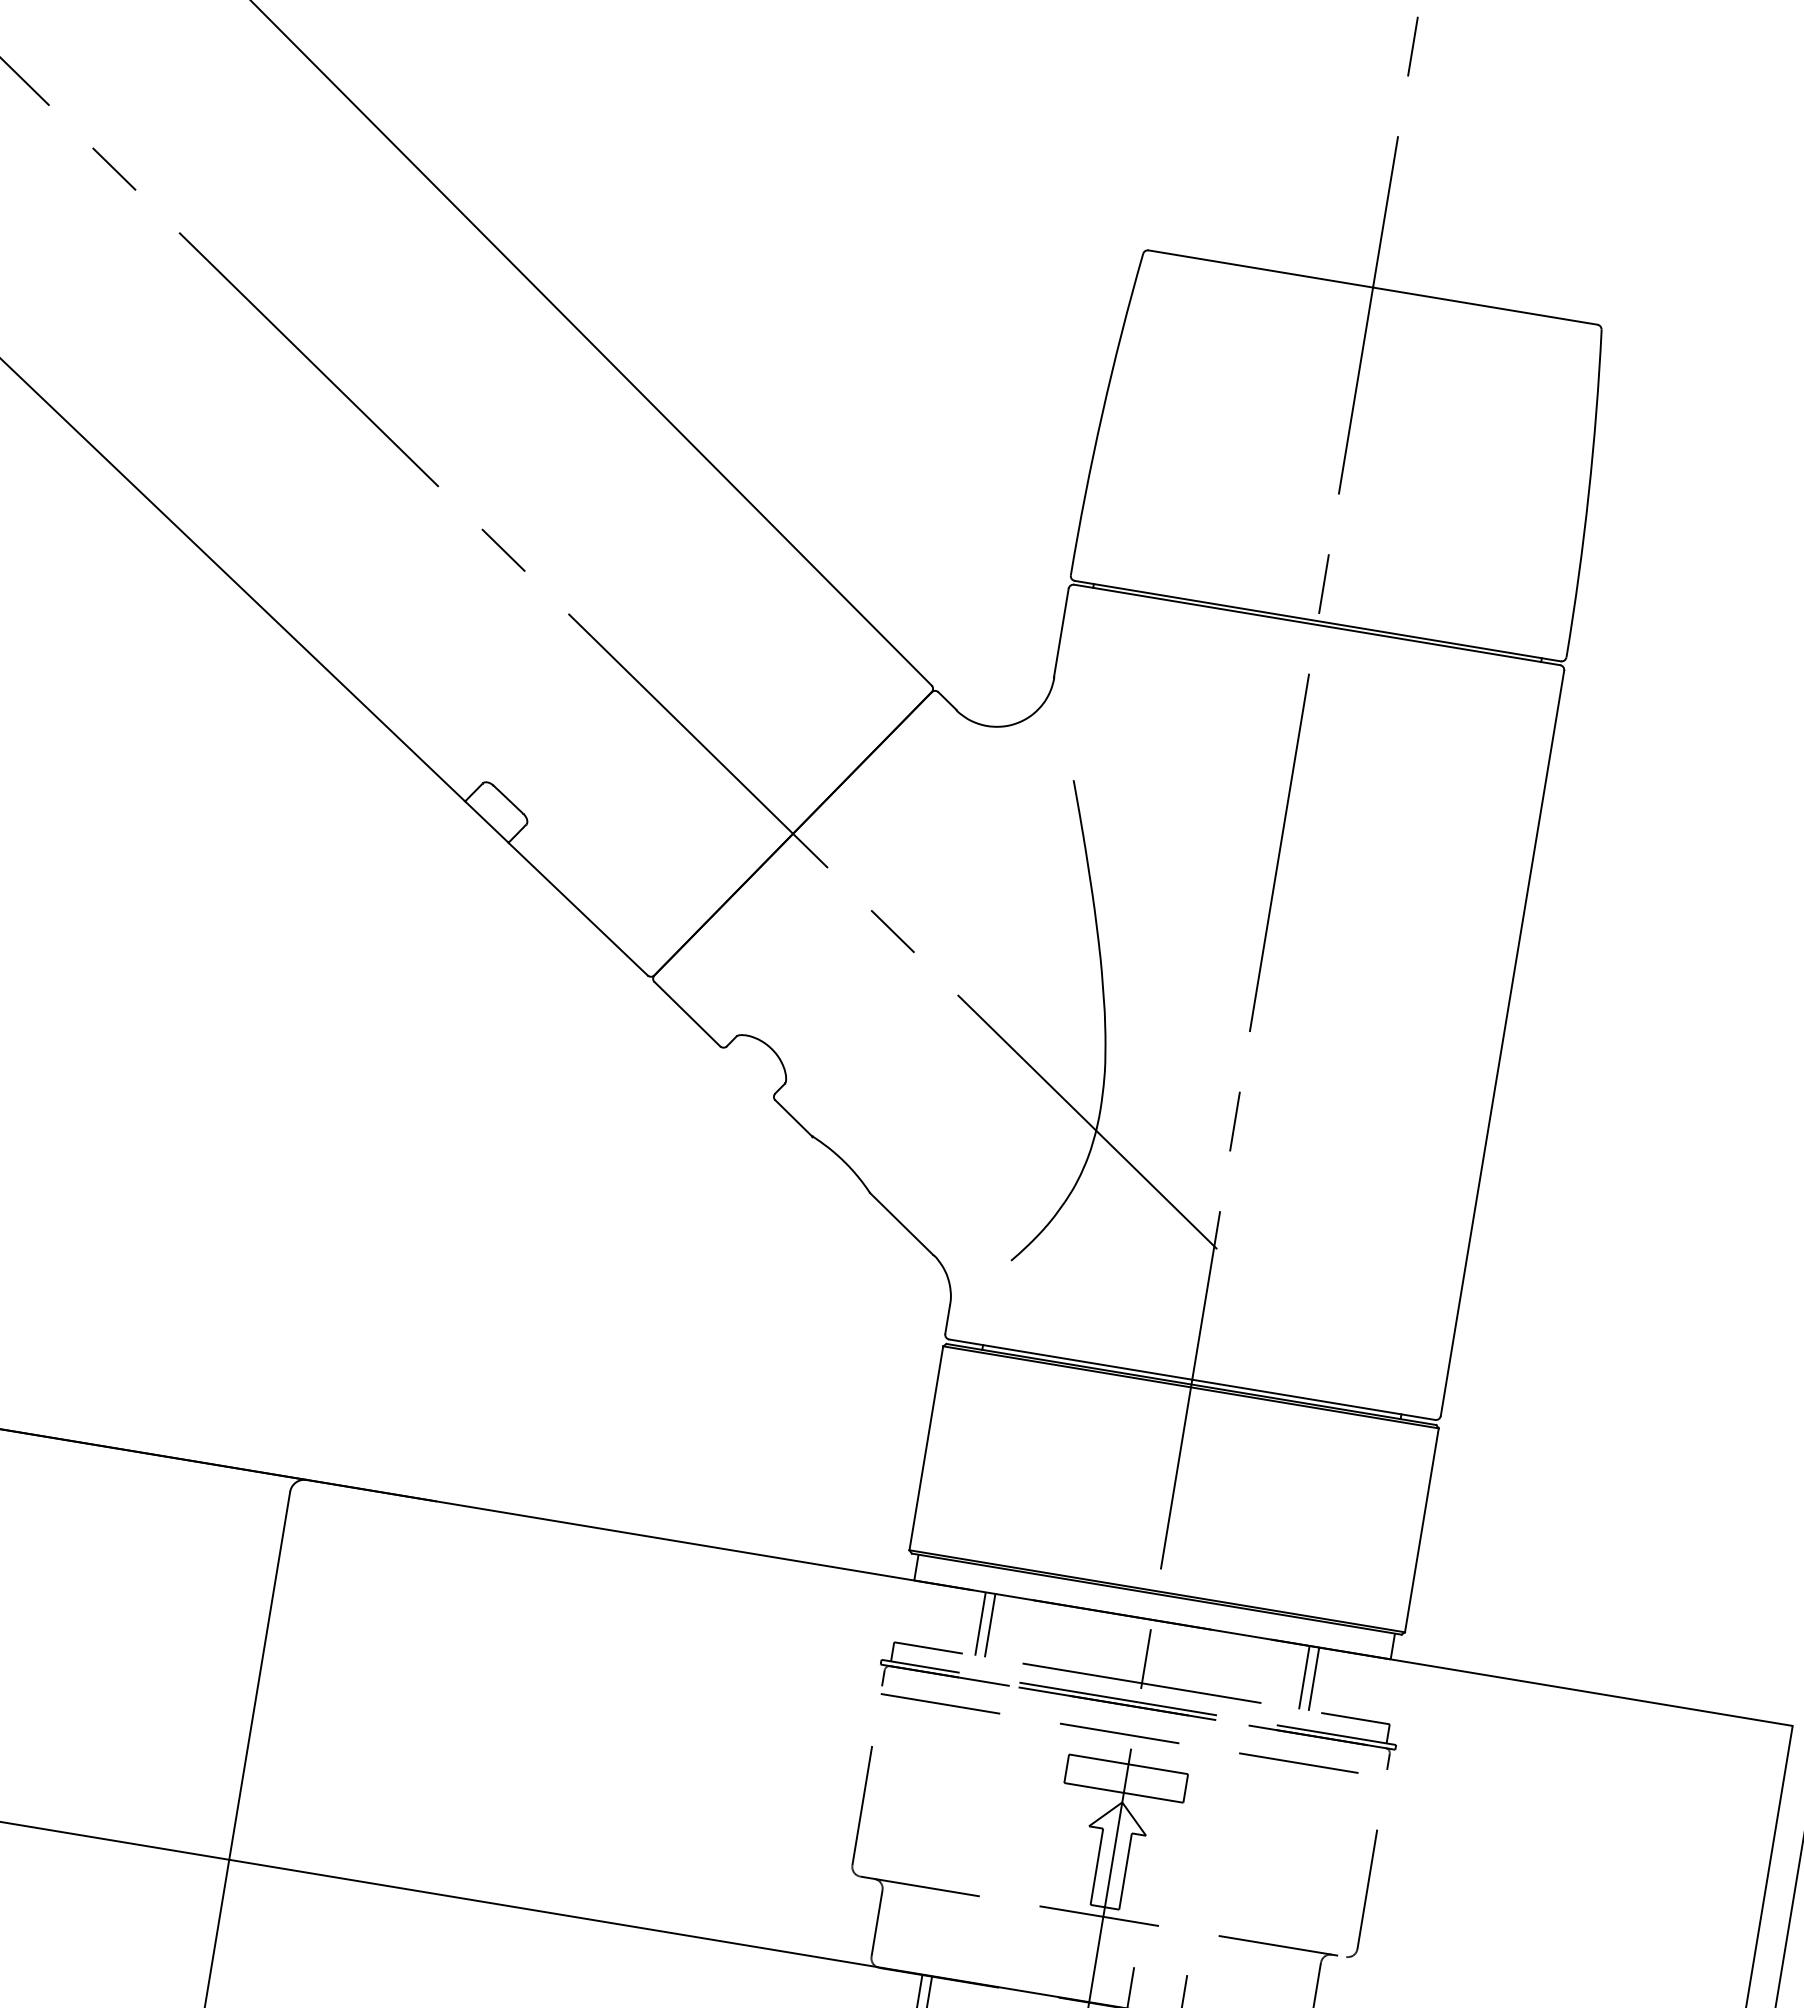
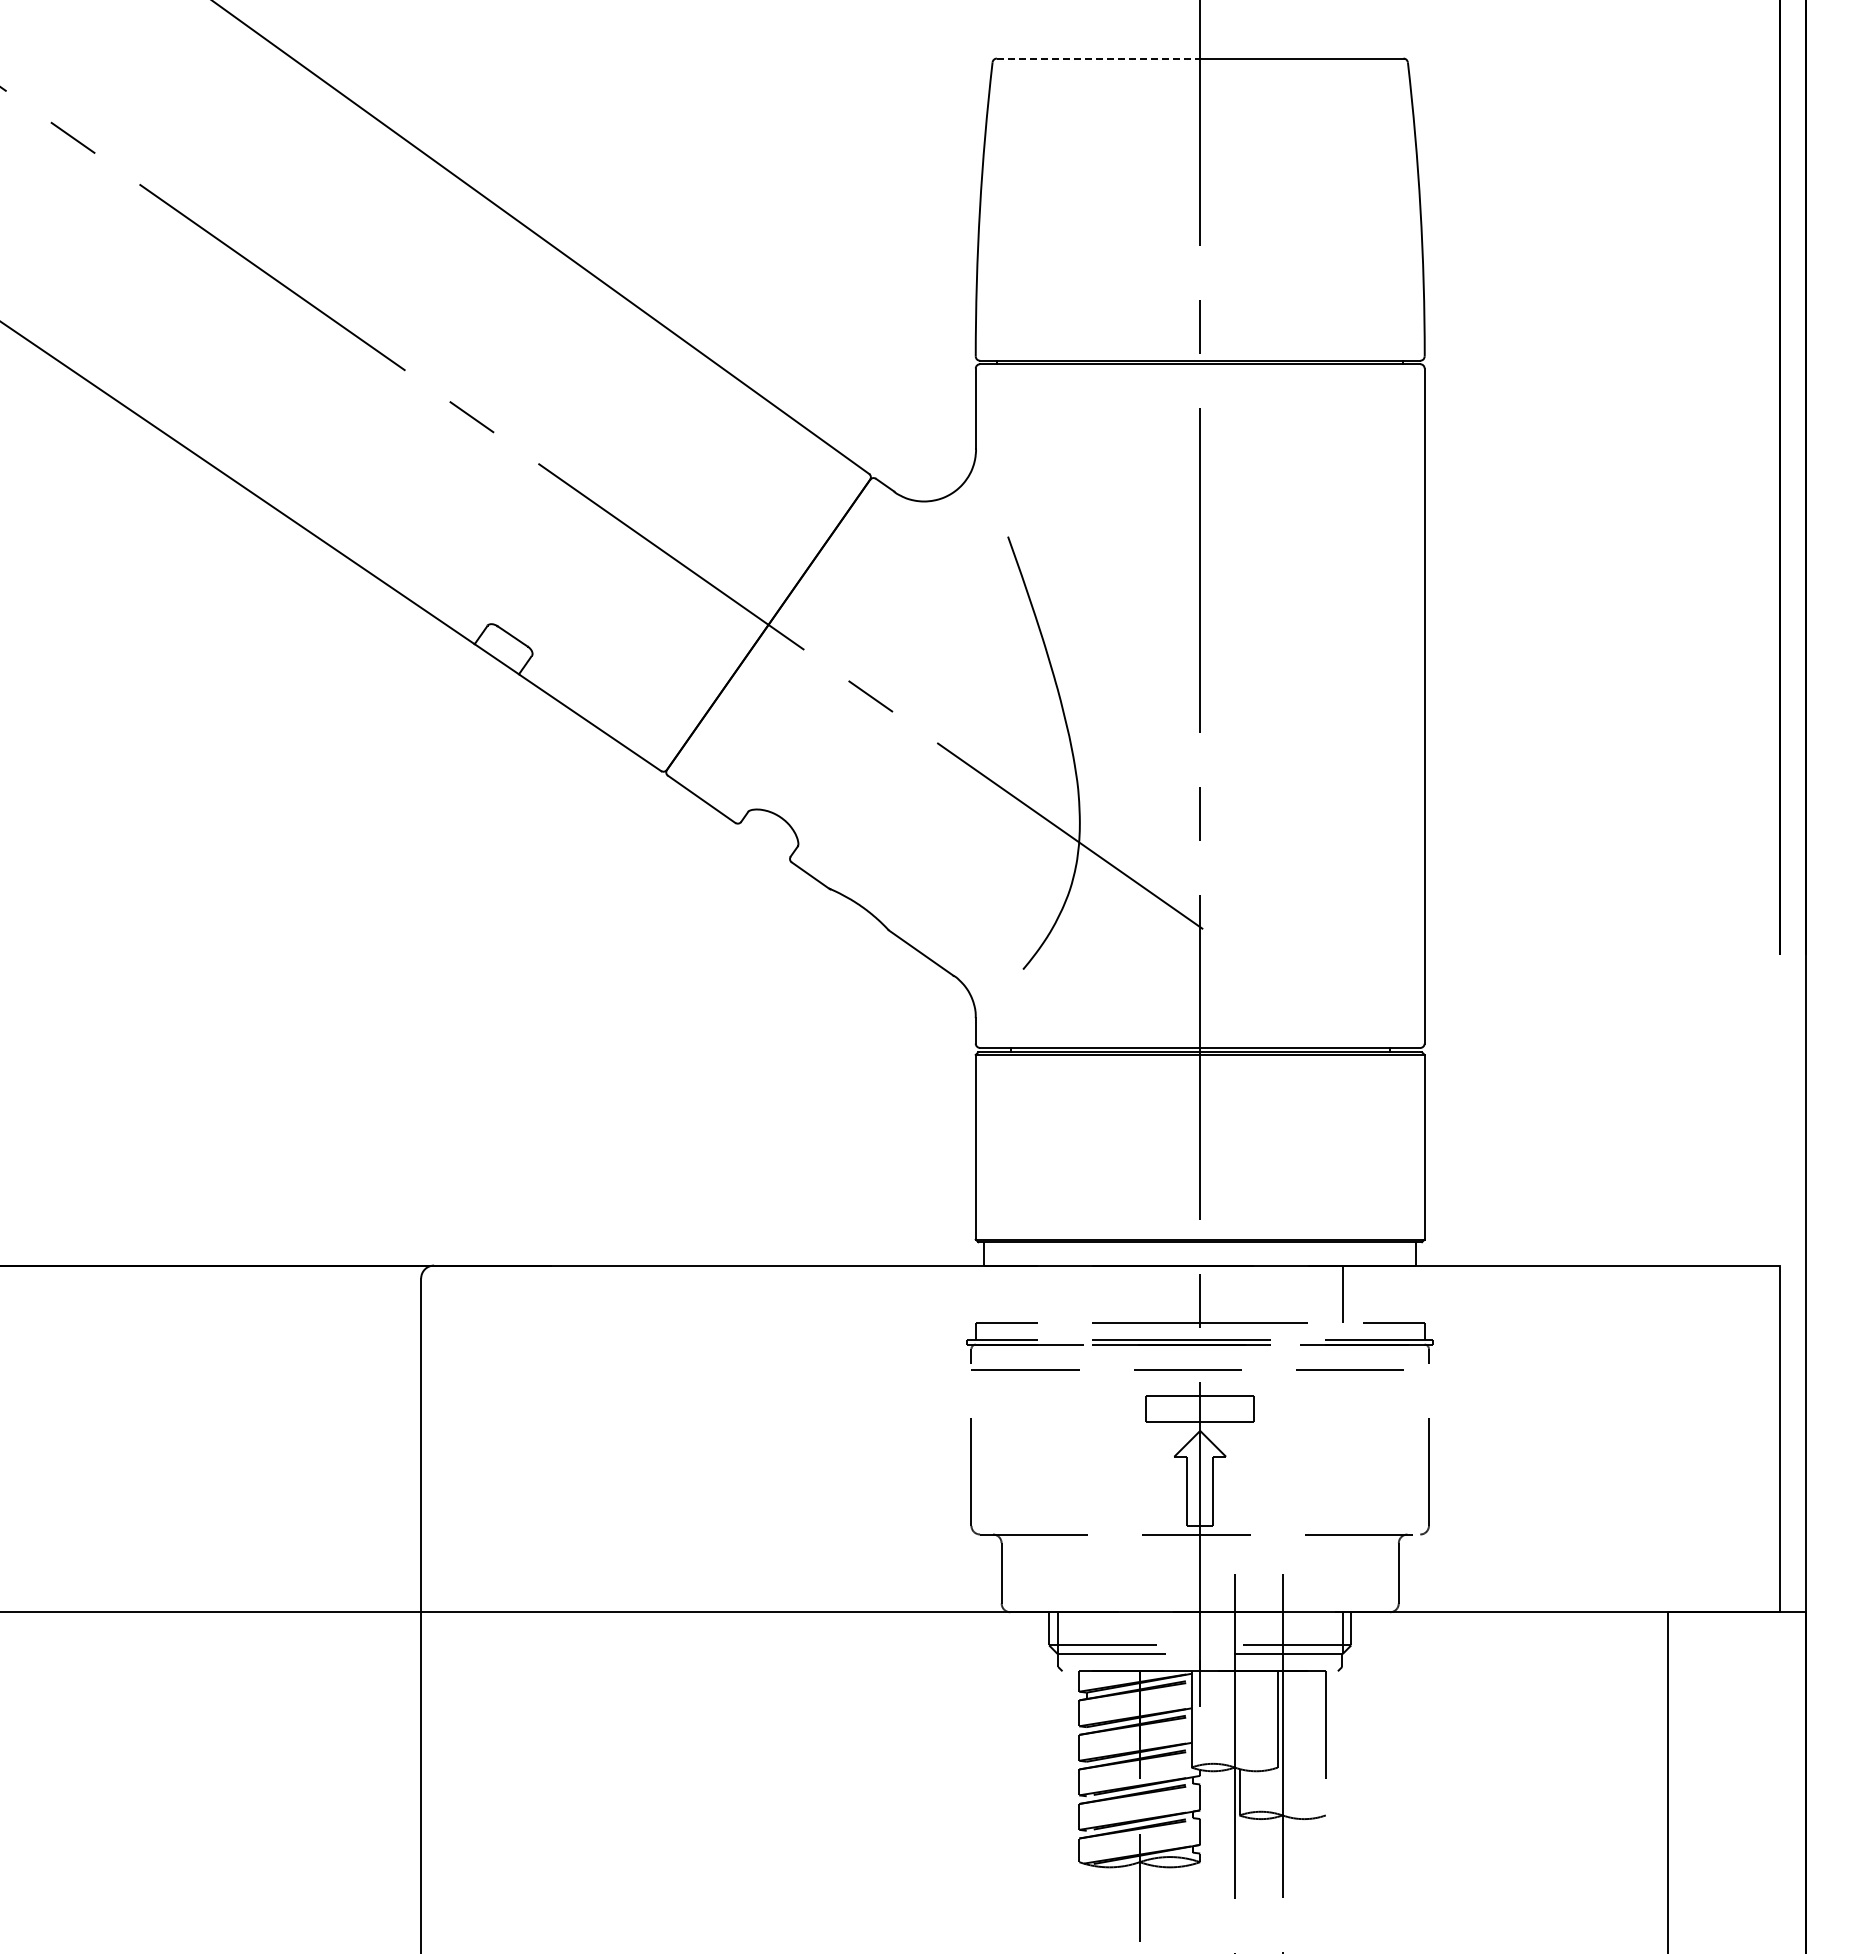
line: (1260, 268) -> (1098, 58), solid -> dashed
line: (981, 1623) -> (1049, 1293), removed
line: (989, 1624) -> (1057, 1293), removed
line: (1314, 1678) -> (1351, 1293), removed

